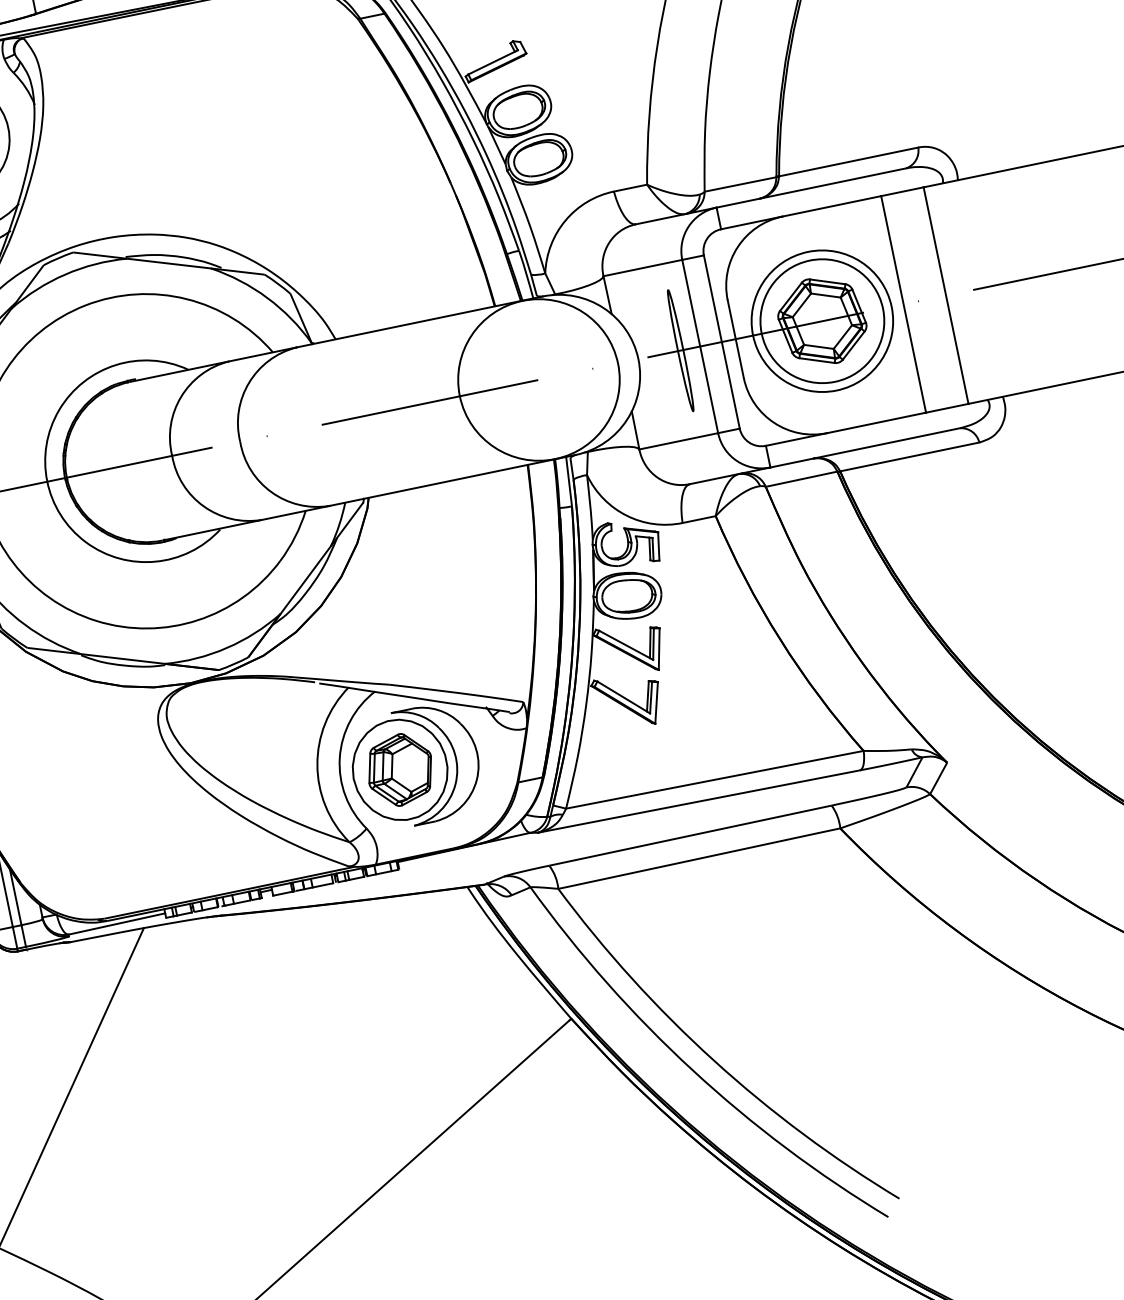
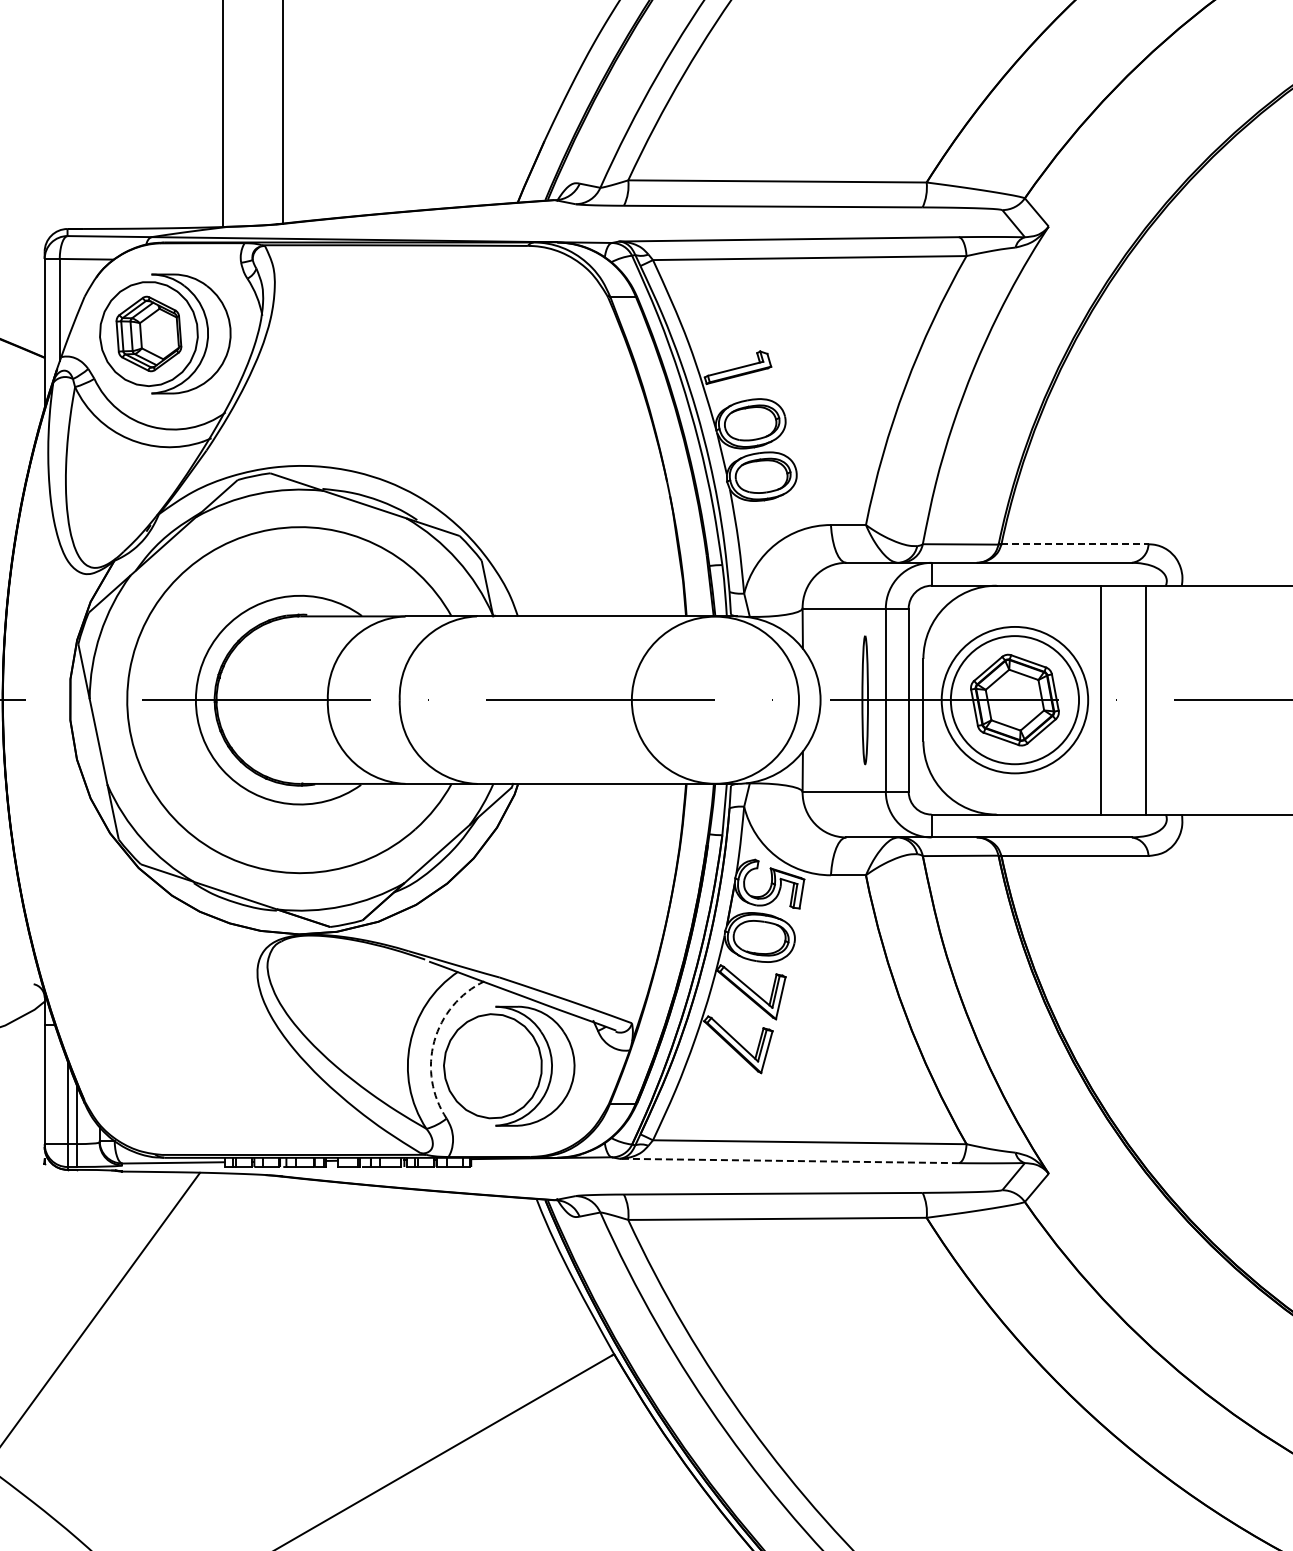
line: (848, 162) -> (1074, 544), solid -> dashed
arc: (339, 758) -> (434, 1041), solid -> dashed
part: (399, 769) -> (492, 1065), removed
line: (699, 801) -> (789, 1160), solid -> dashed

